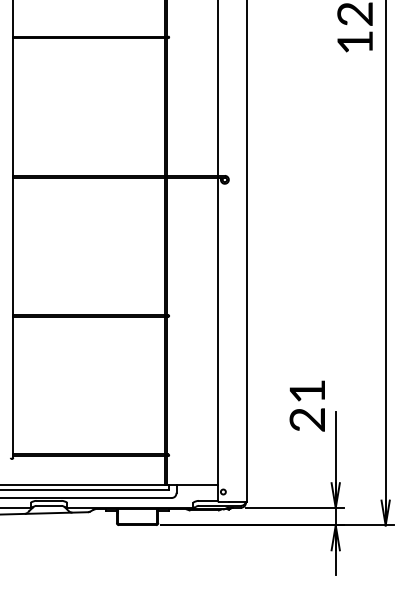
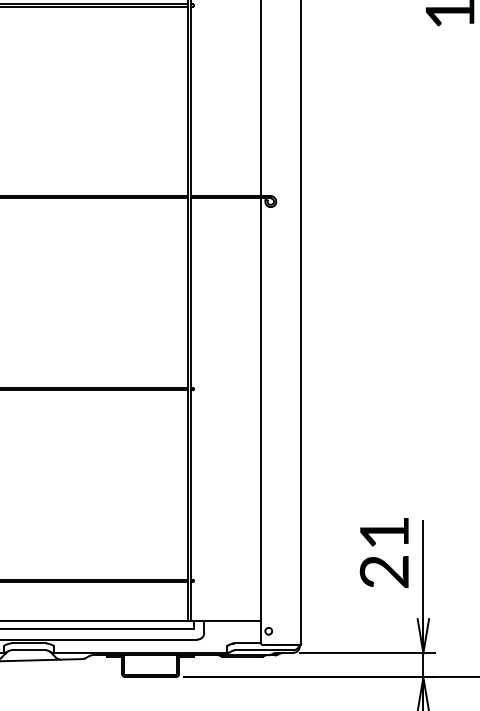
text: (306, 405) -> (383, 552), moved

